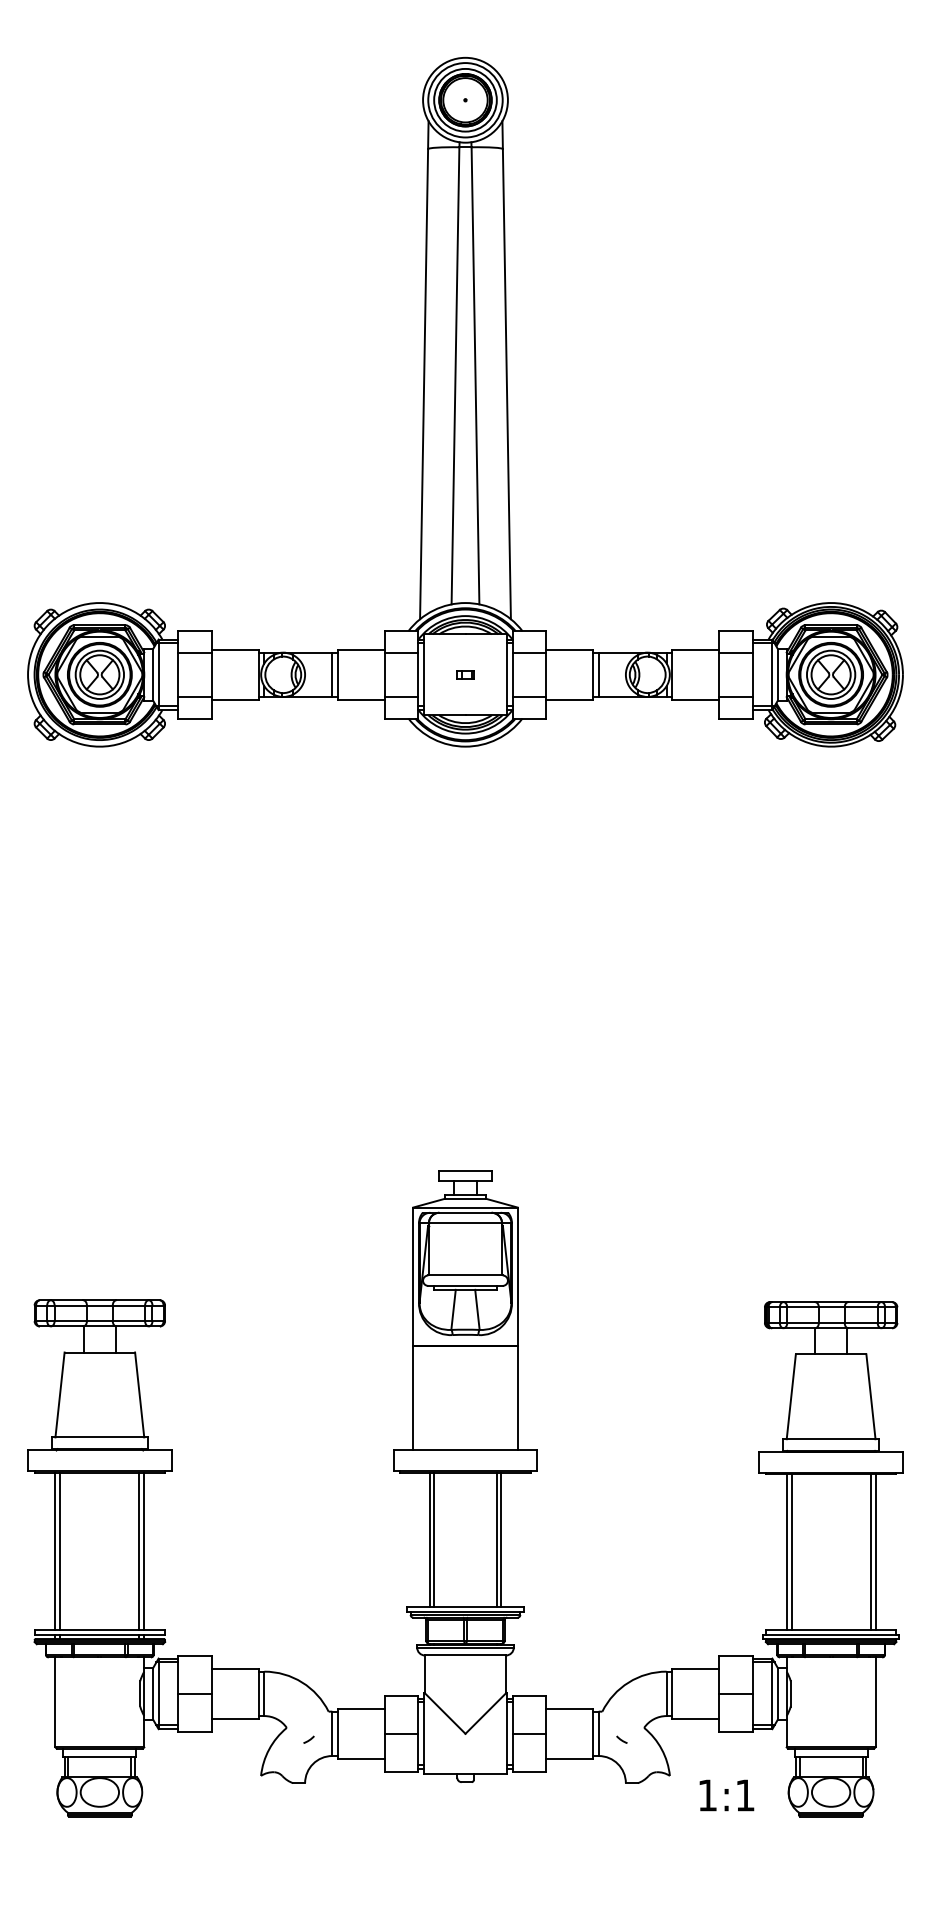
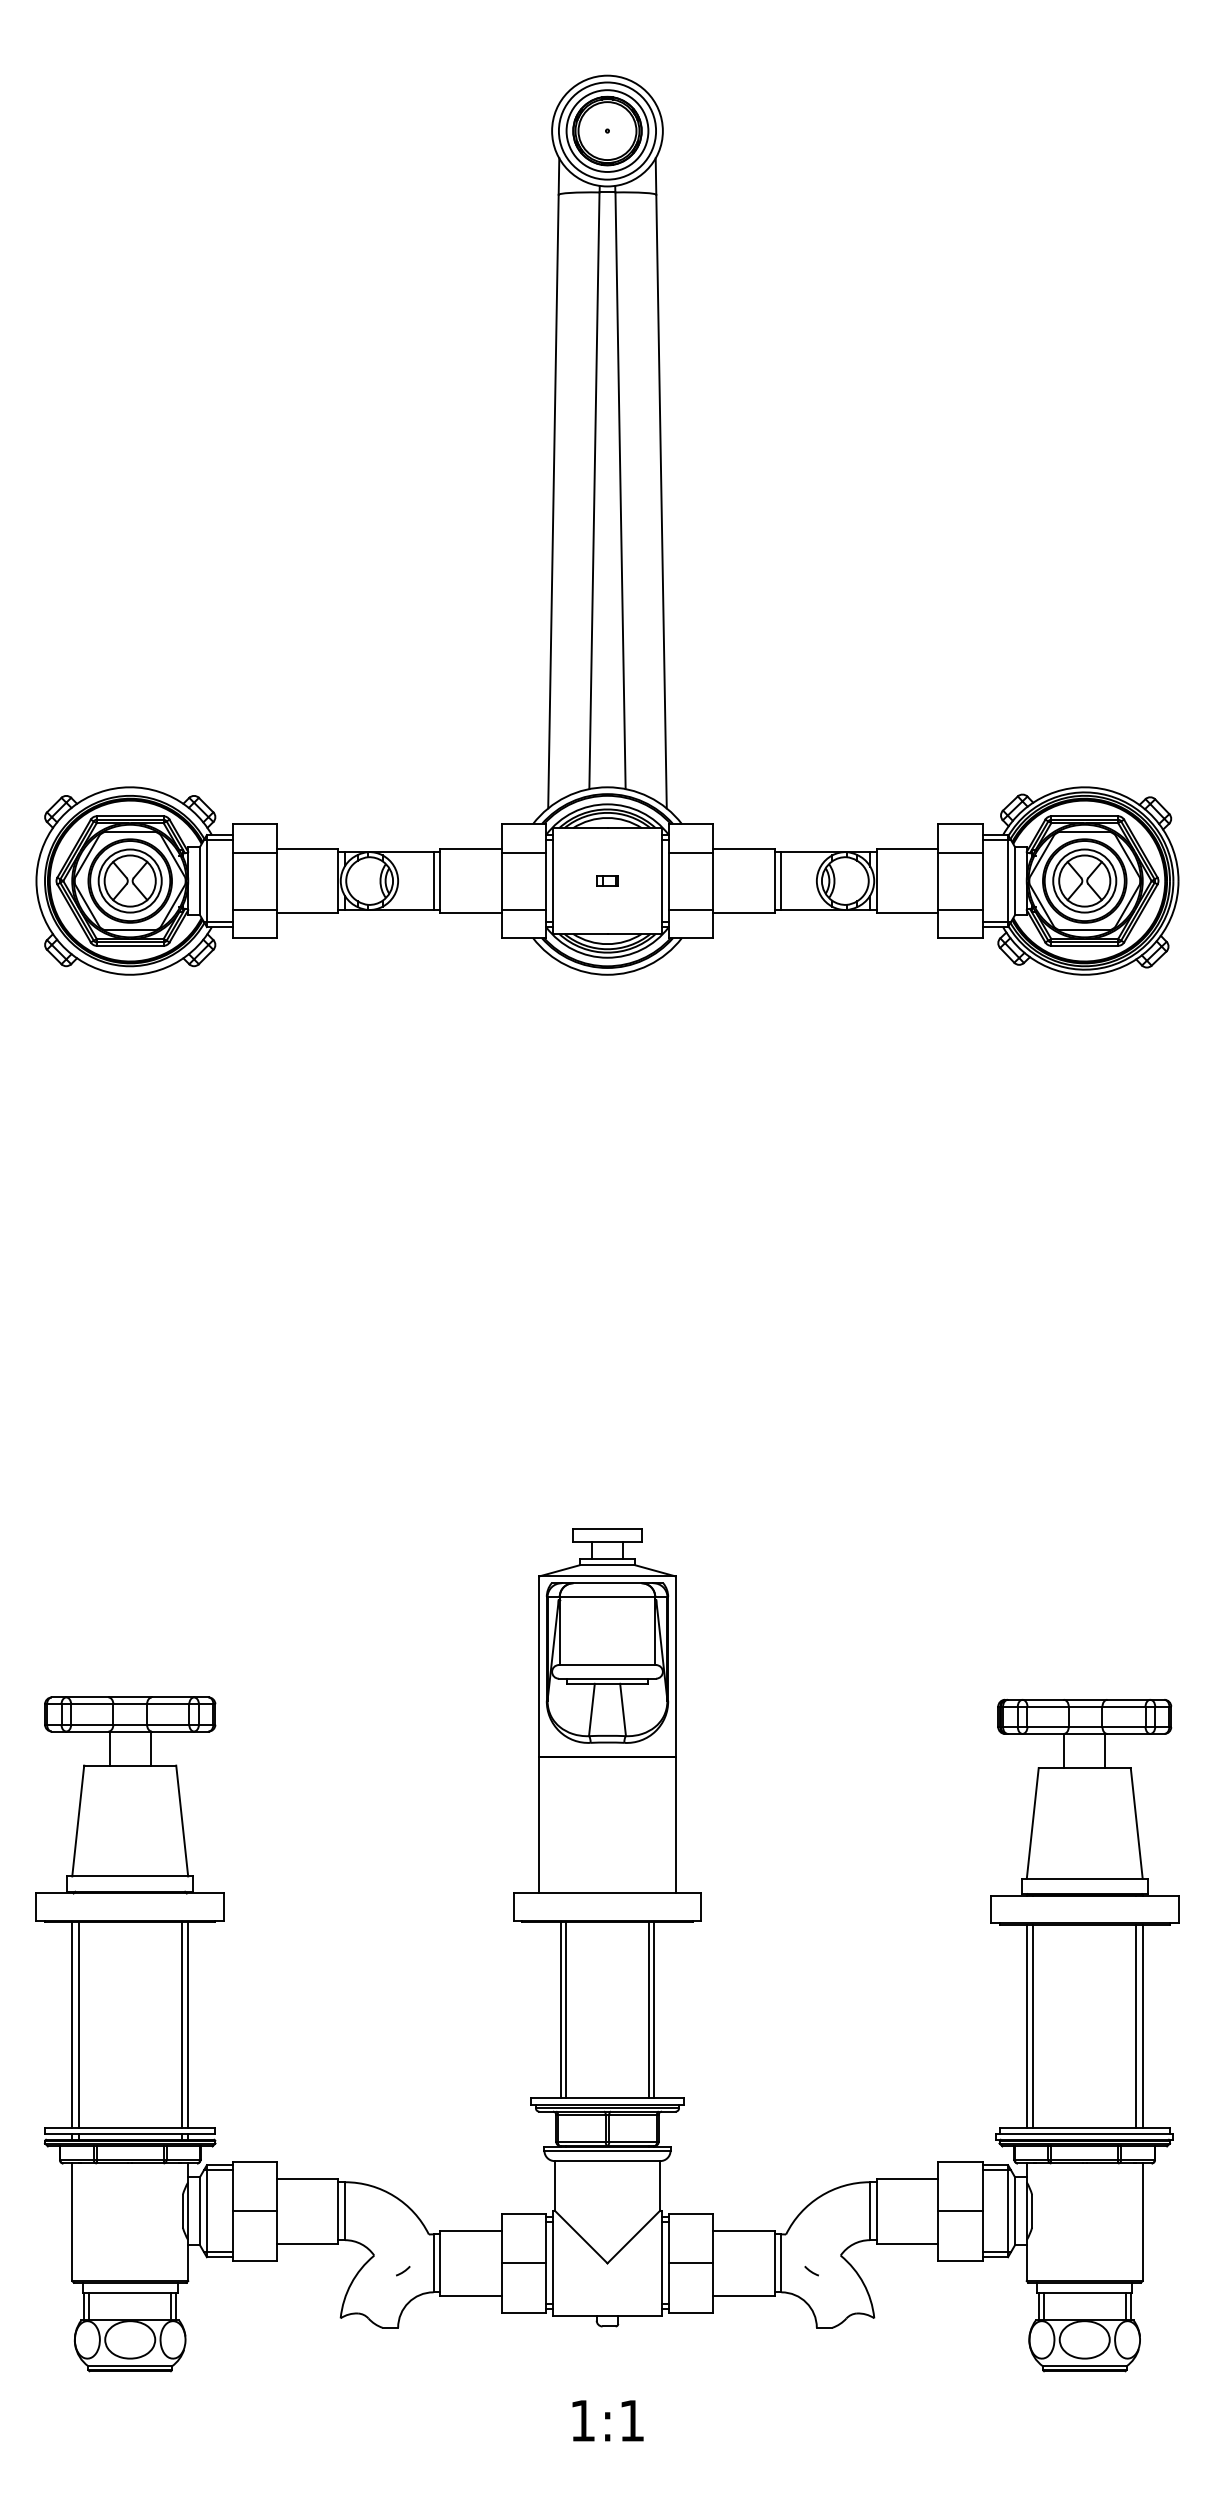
text: (726, 1795) -> (607, 2420), moved

